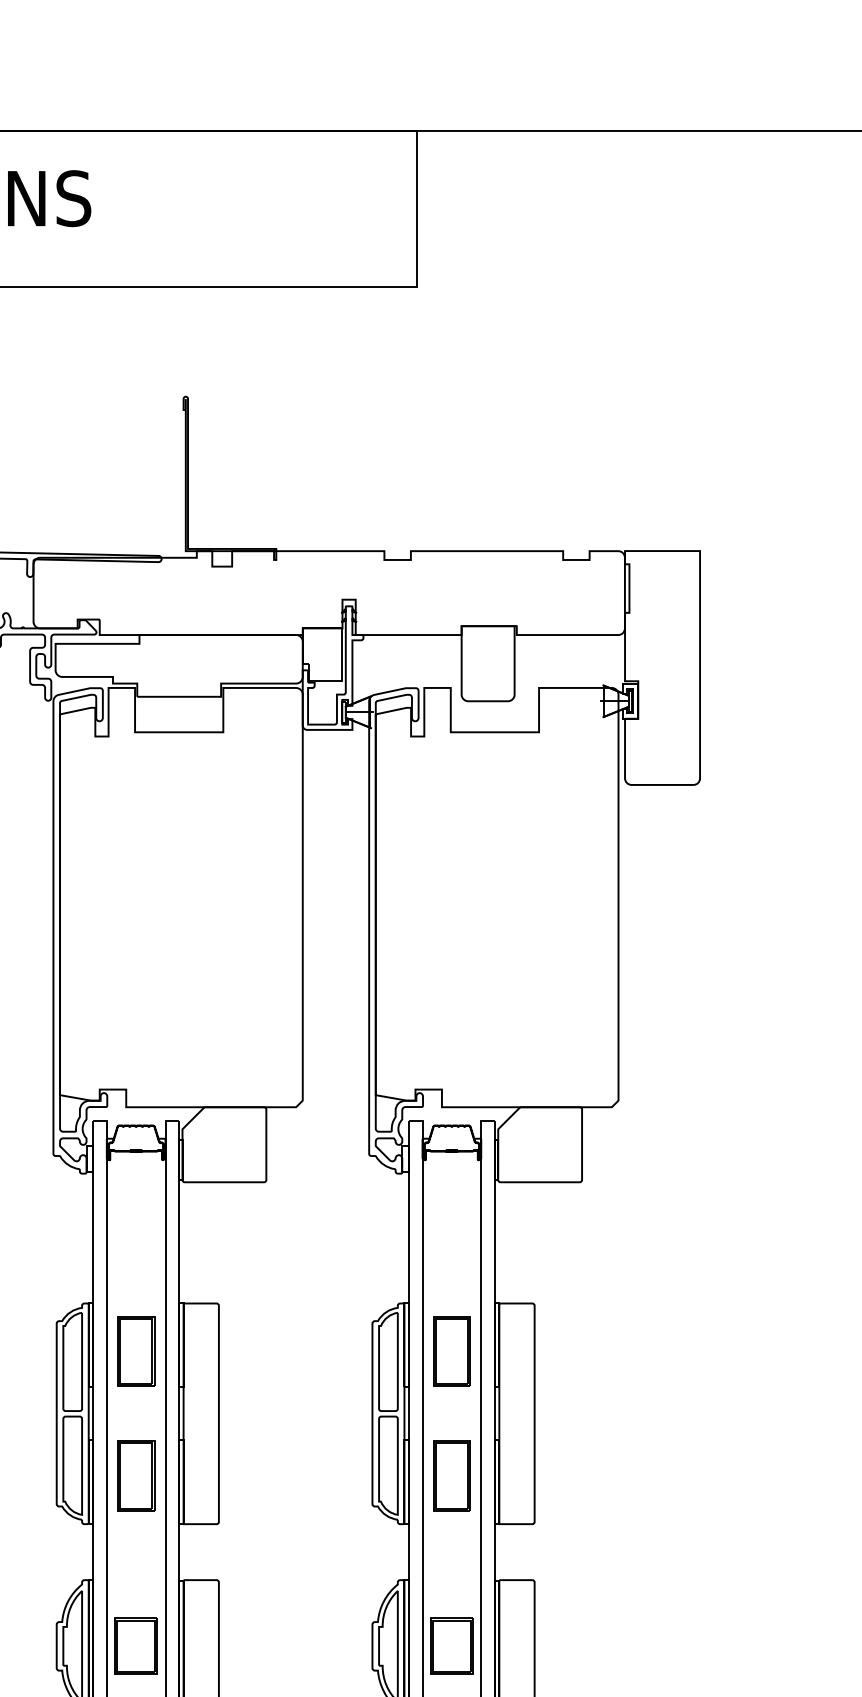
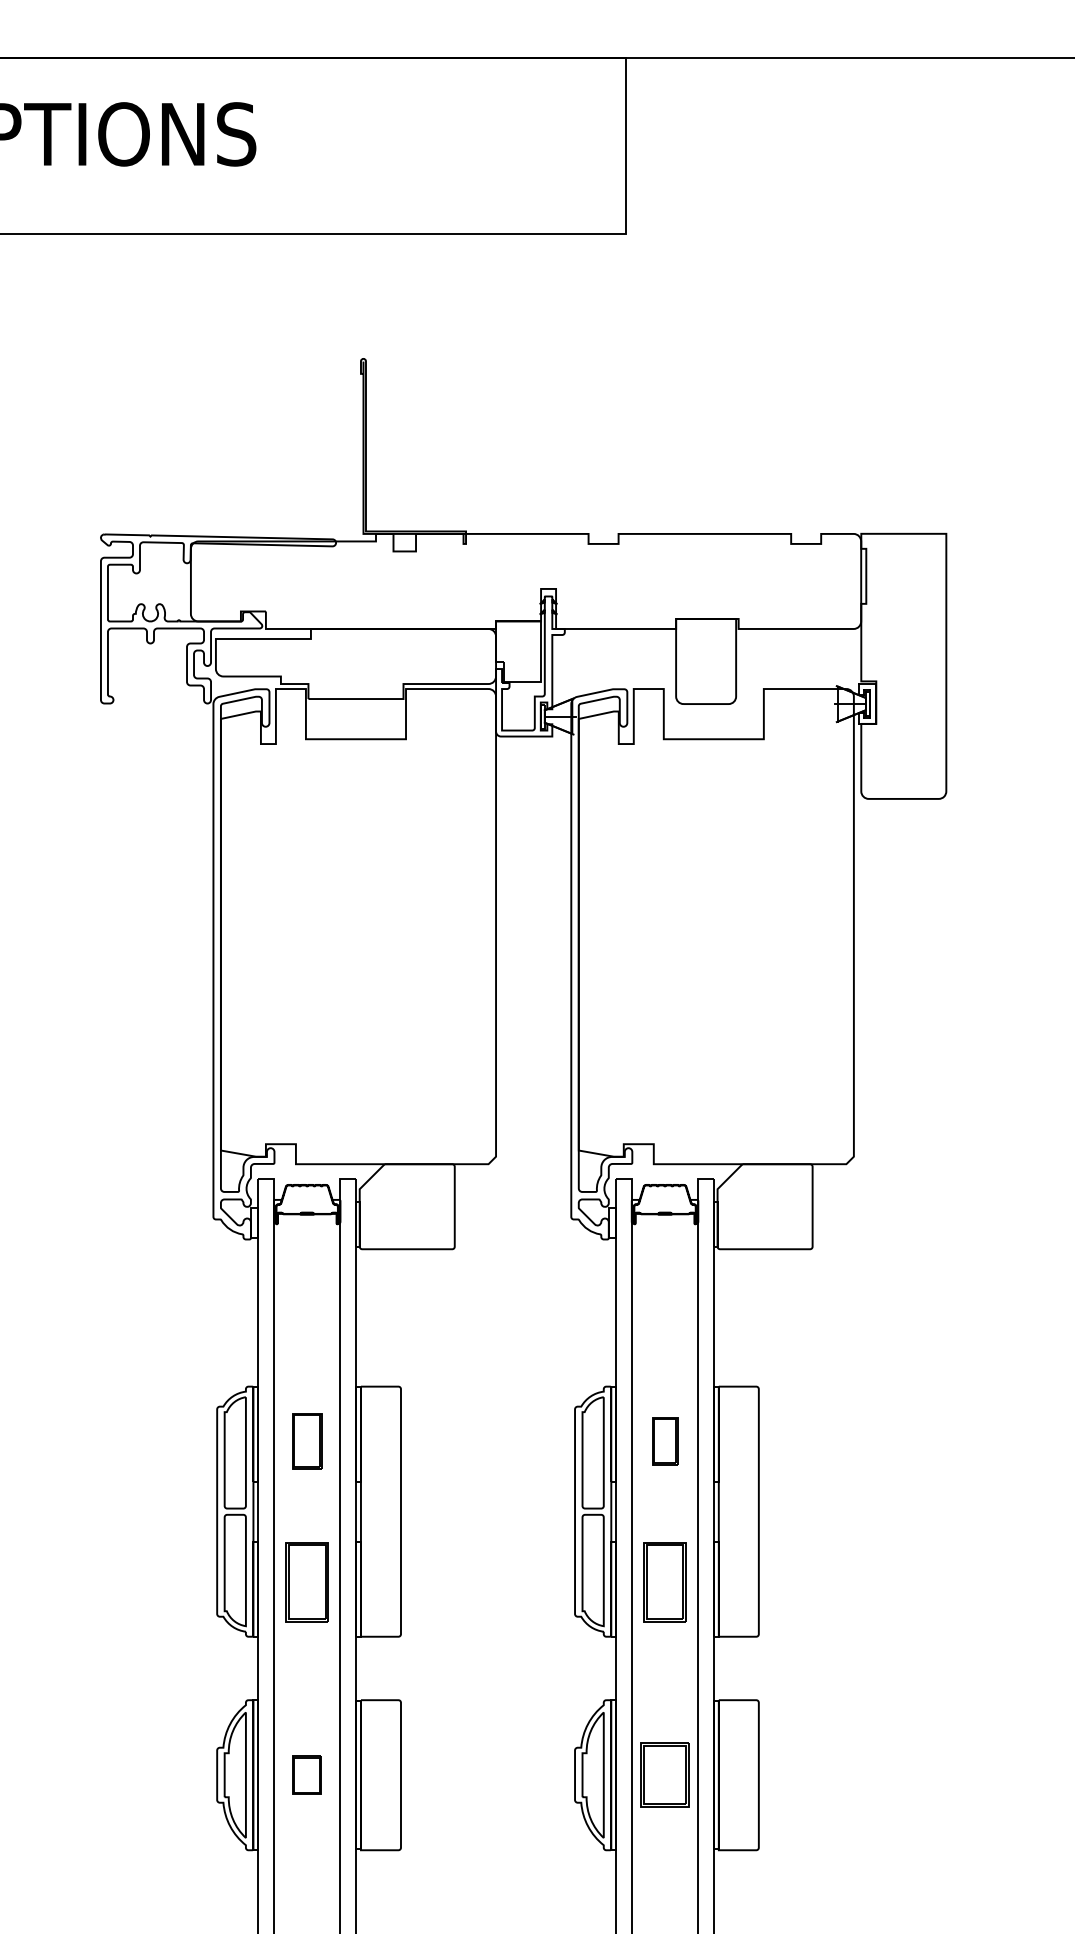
part: (135, 1351) -> (306, 1441), size x0.7
part: (451, 1351) -> (664, 1441), size x0.6
part: (135, 1645) -> (306, 1774), size x0.6

